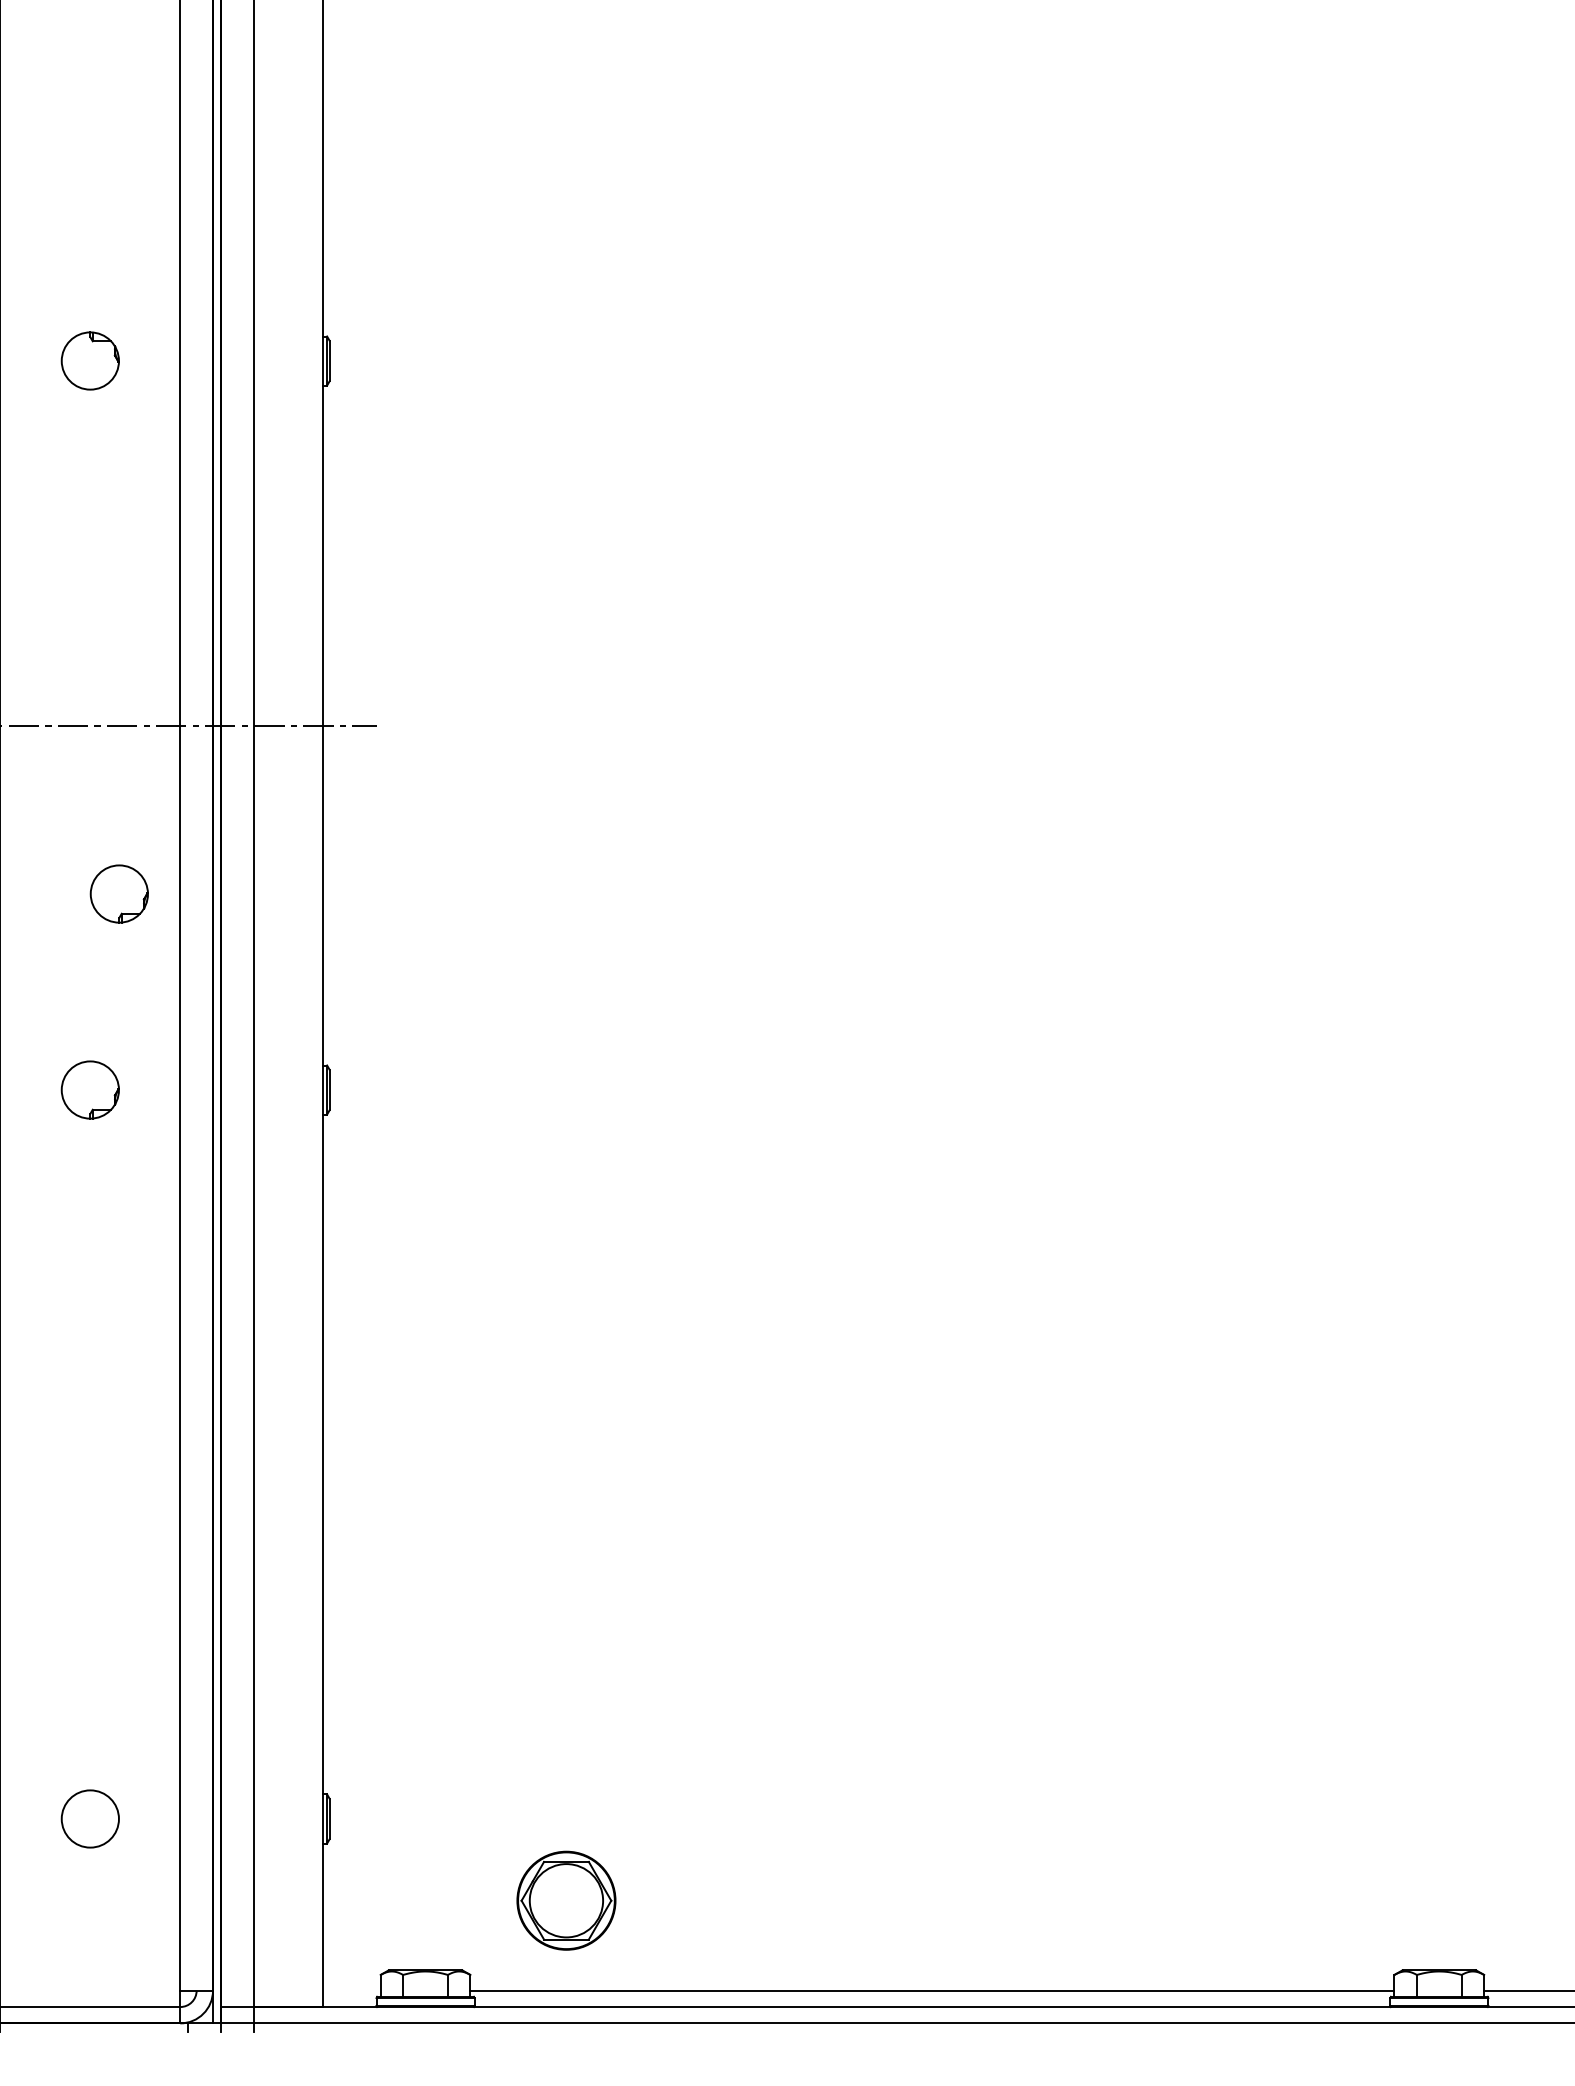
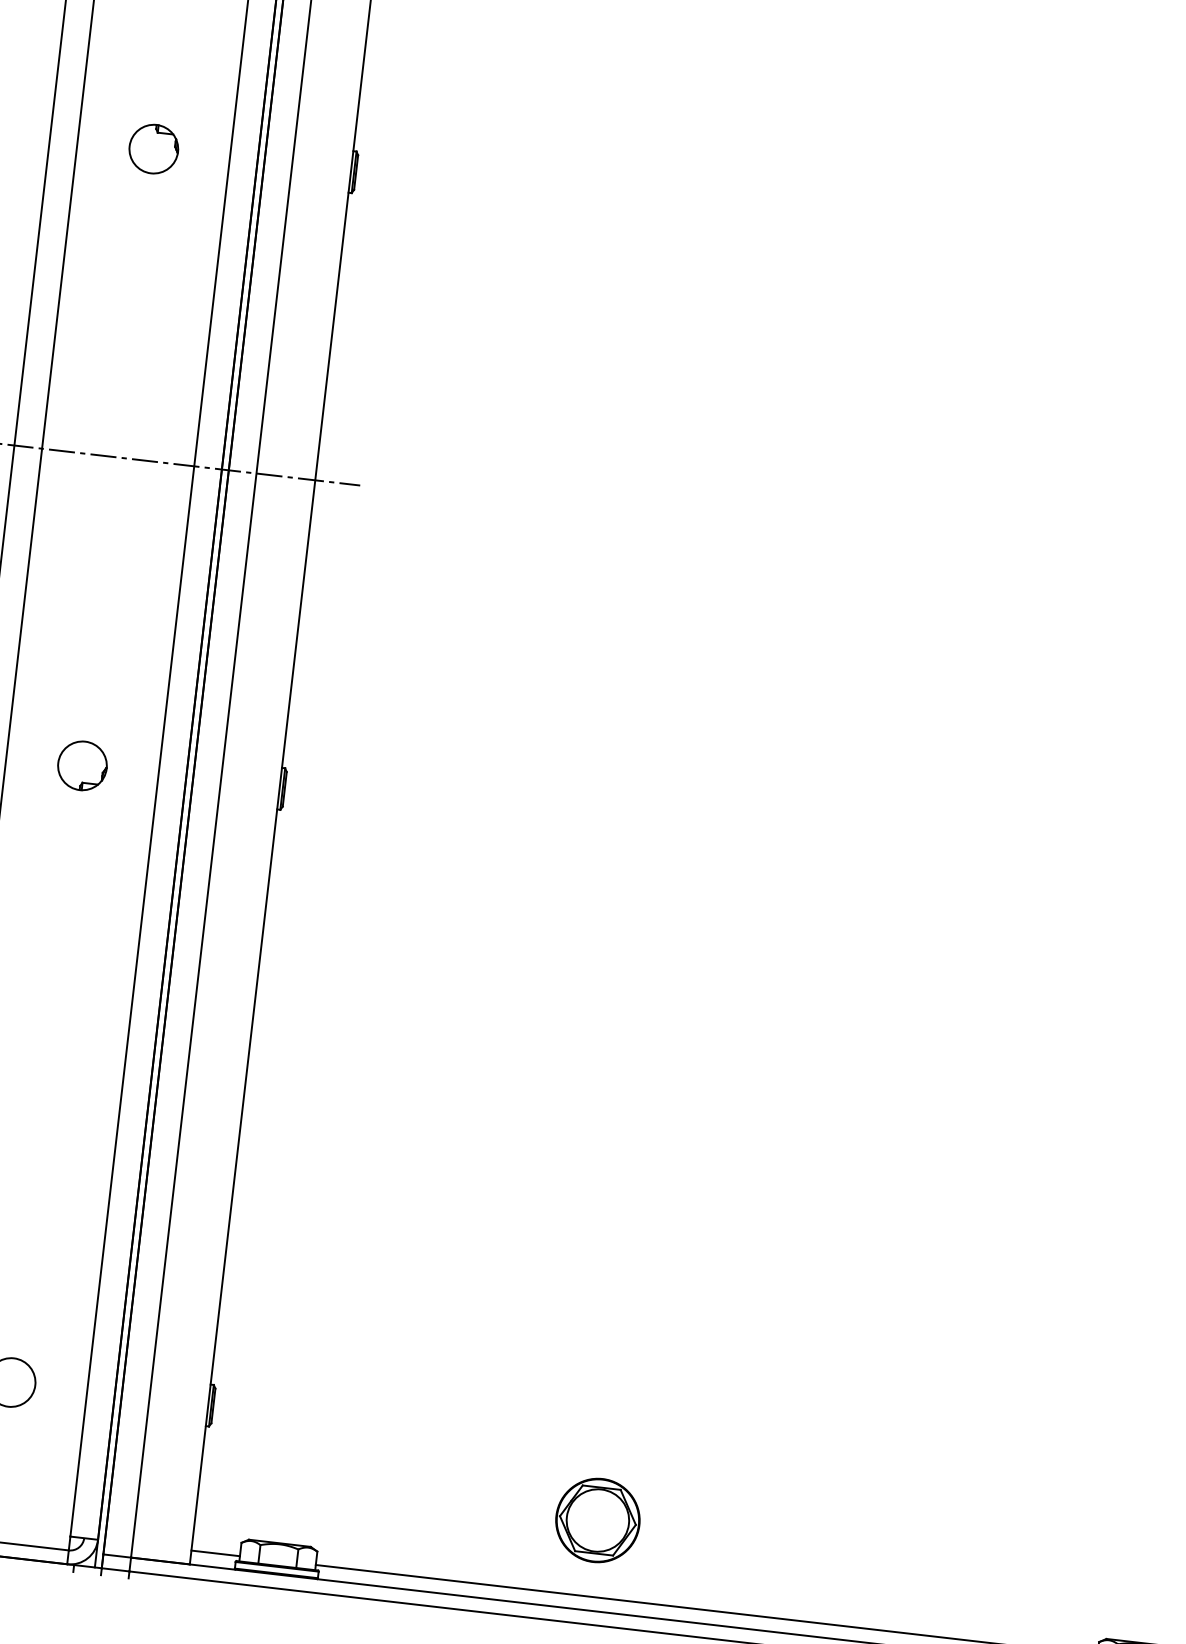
part: (118, 893) -> (125, 602), removed
part: (566, 1900) -> (597, 1520), moved
line: (351, 1990) -> (215, 1553), added

